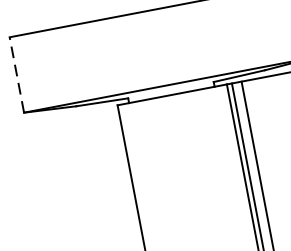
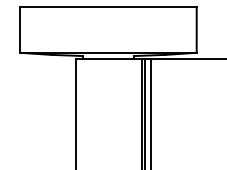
line: (17, 75) -> (20, 30), dashed -> solid

